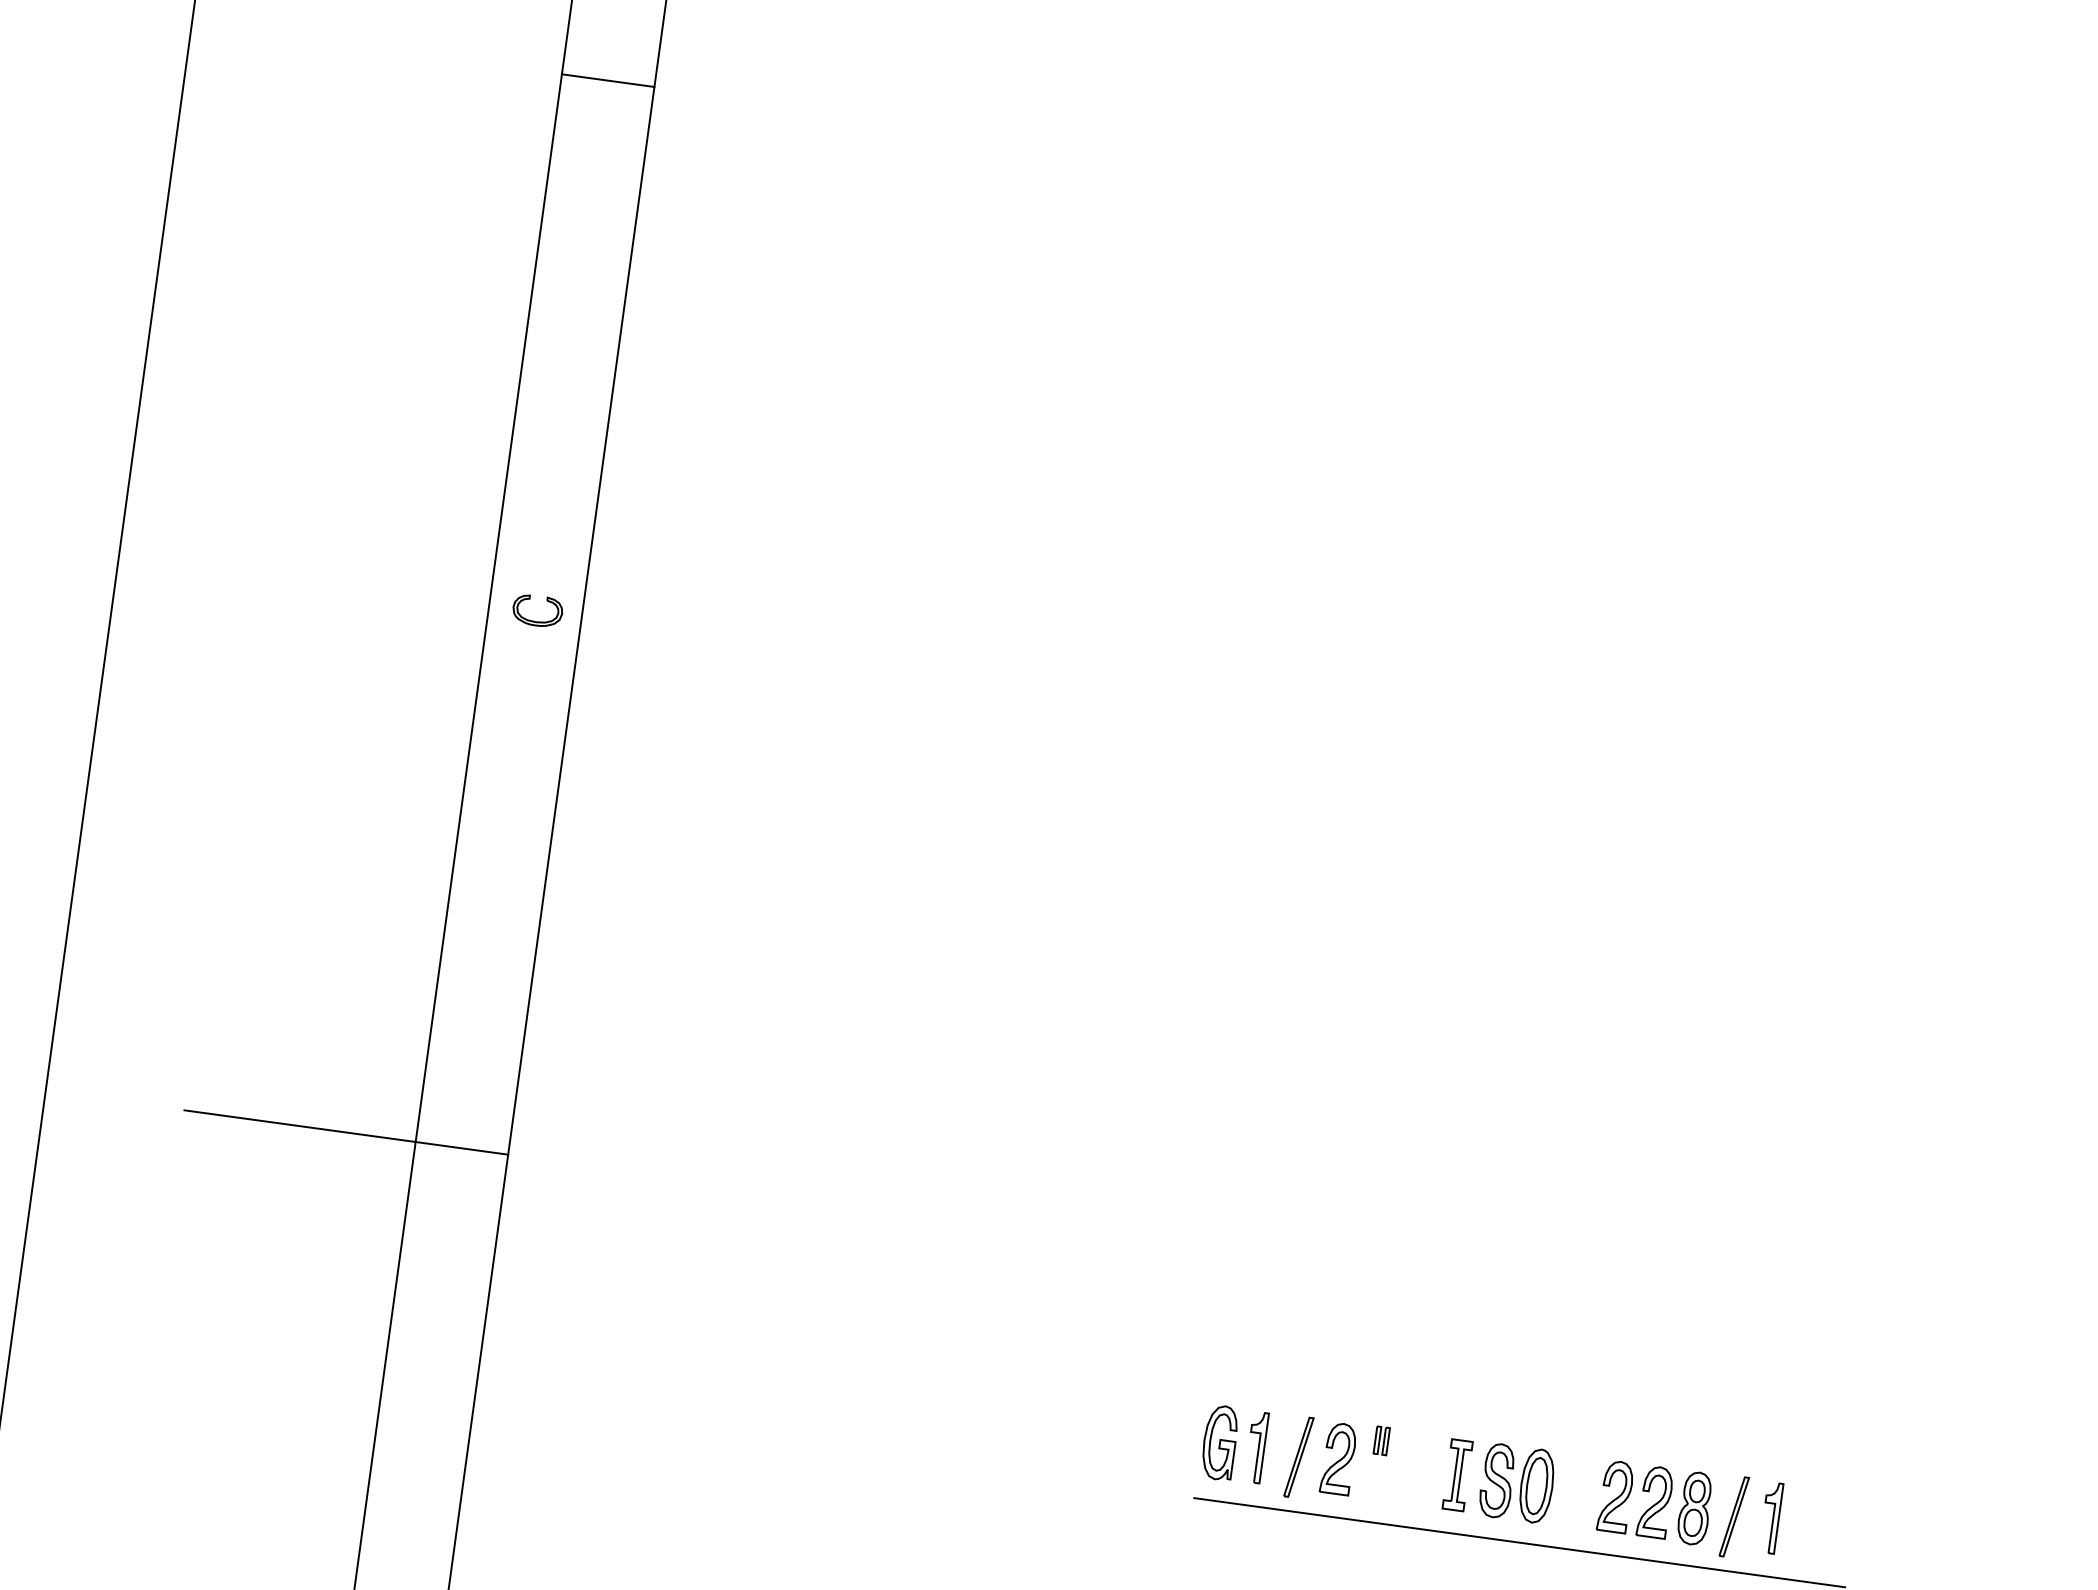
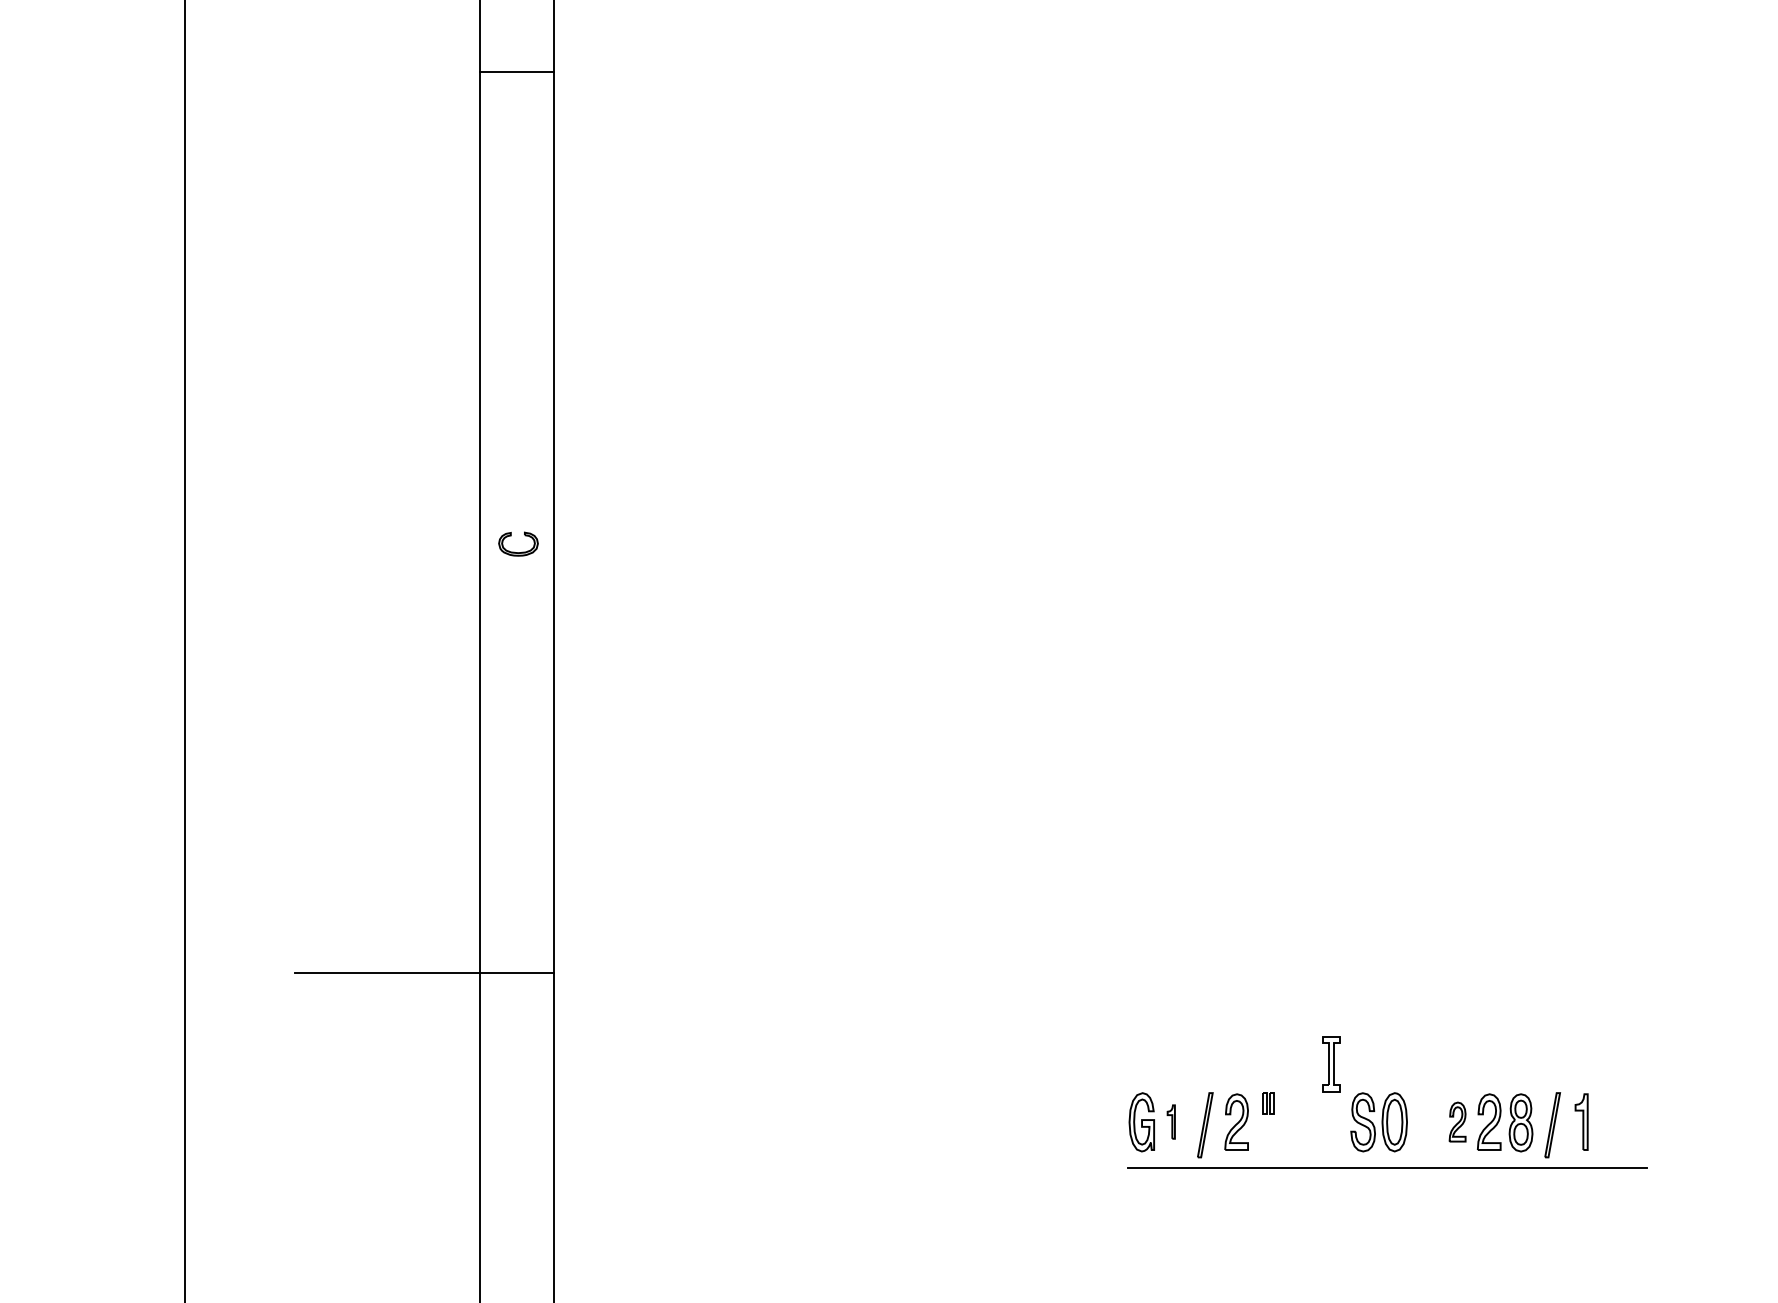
line: (607, 80) -> (516, 72), moved
part: (1257, 1446) -> (1171, 1121), size x0.6
part: (1457, 1475) -> (1331, 1064), moved
part: (1615, 1495) -> (1457, 1121), size x0.7

